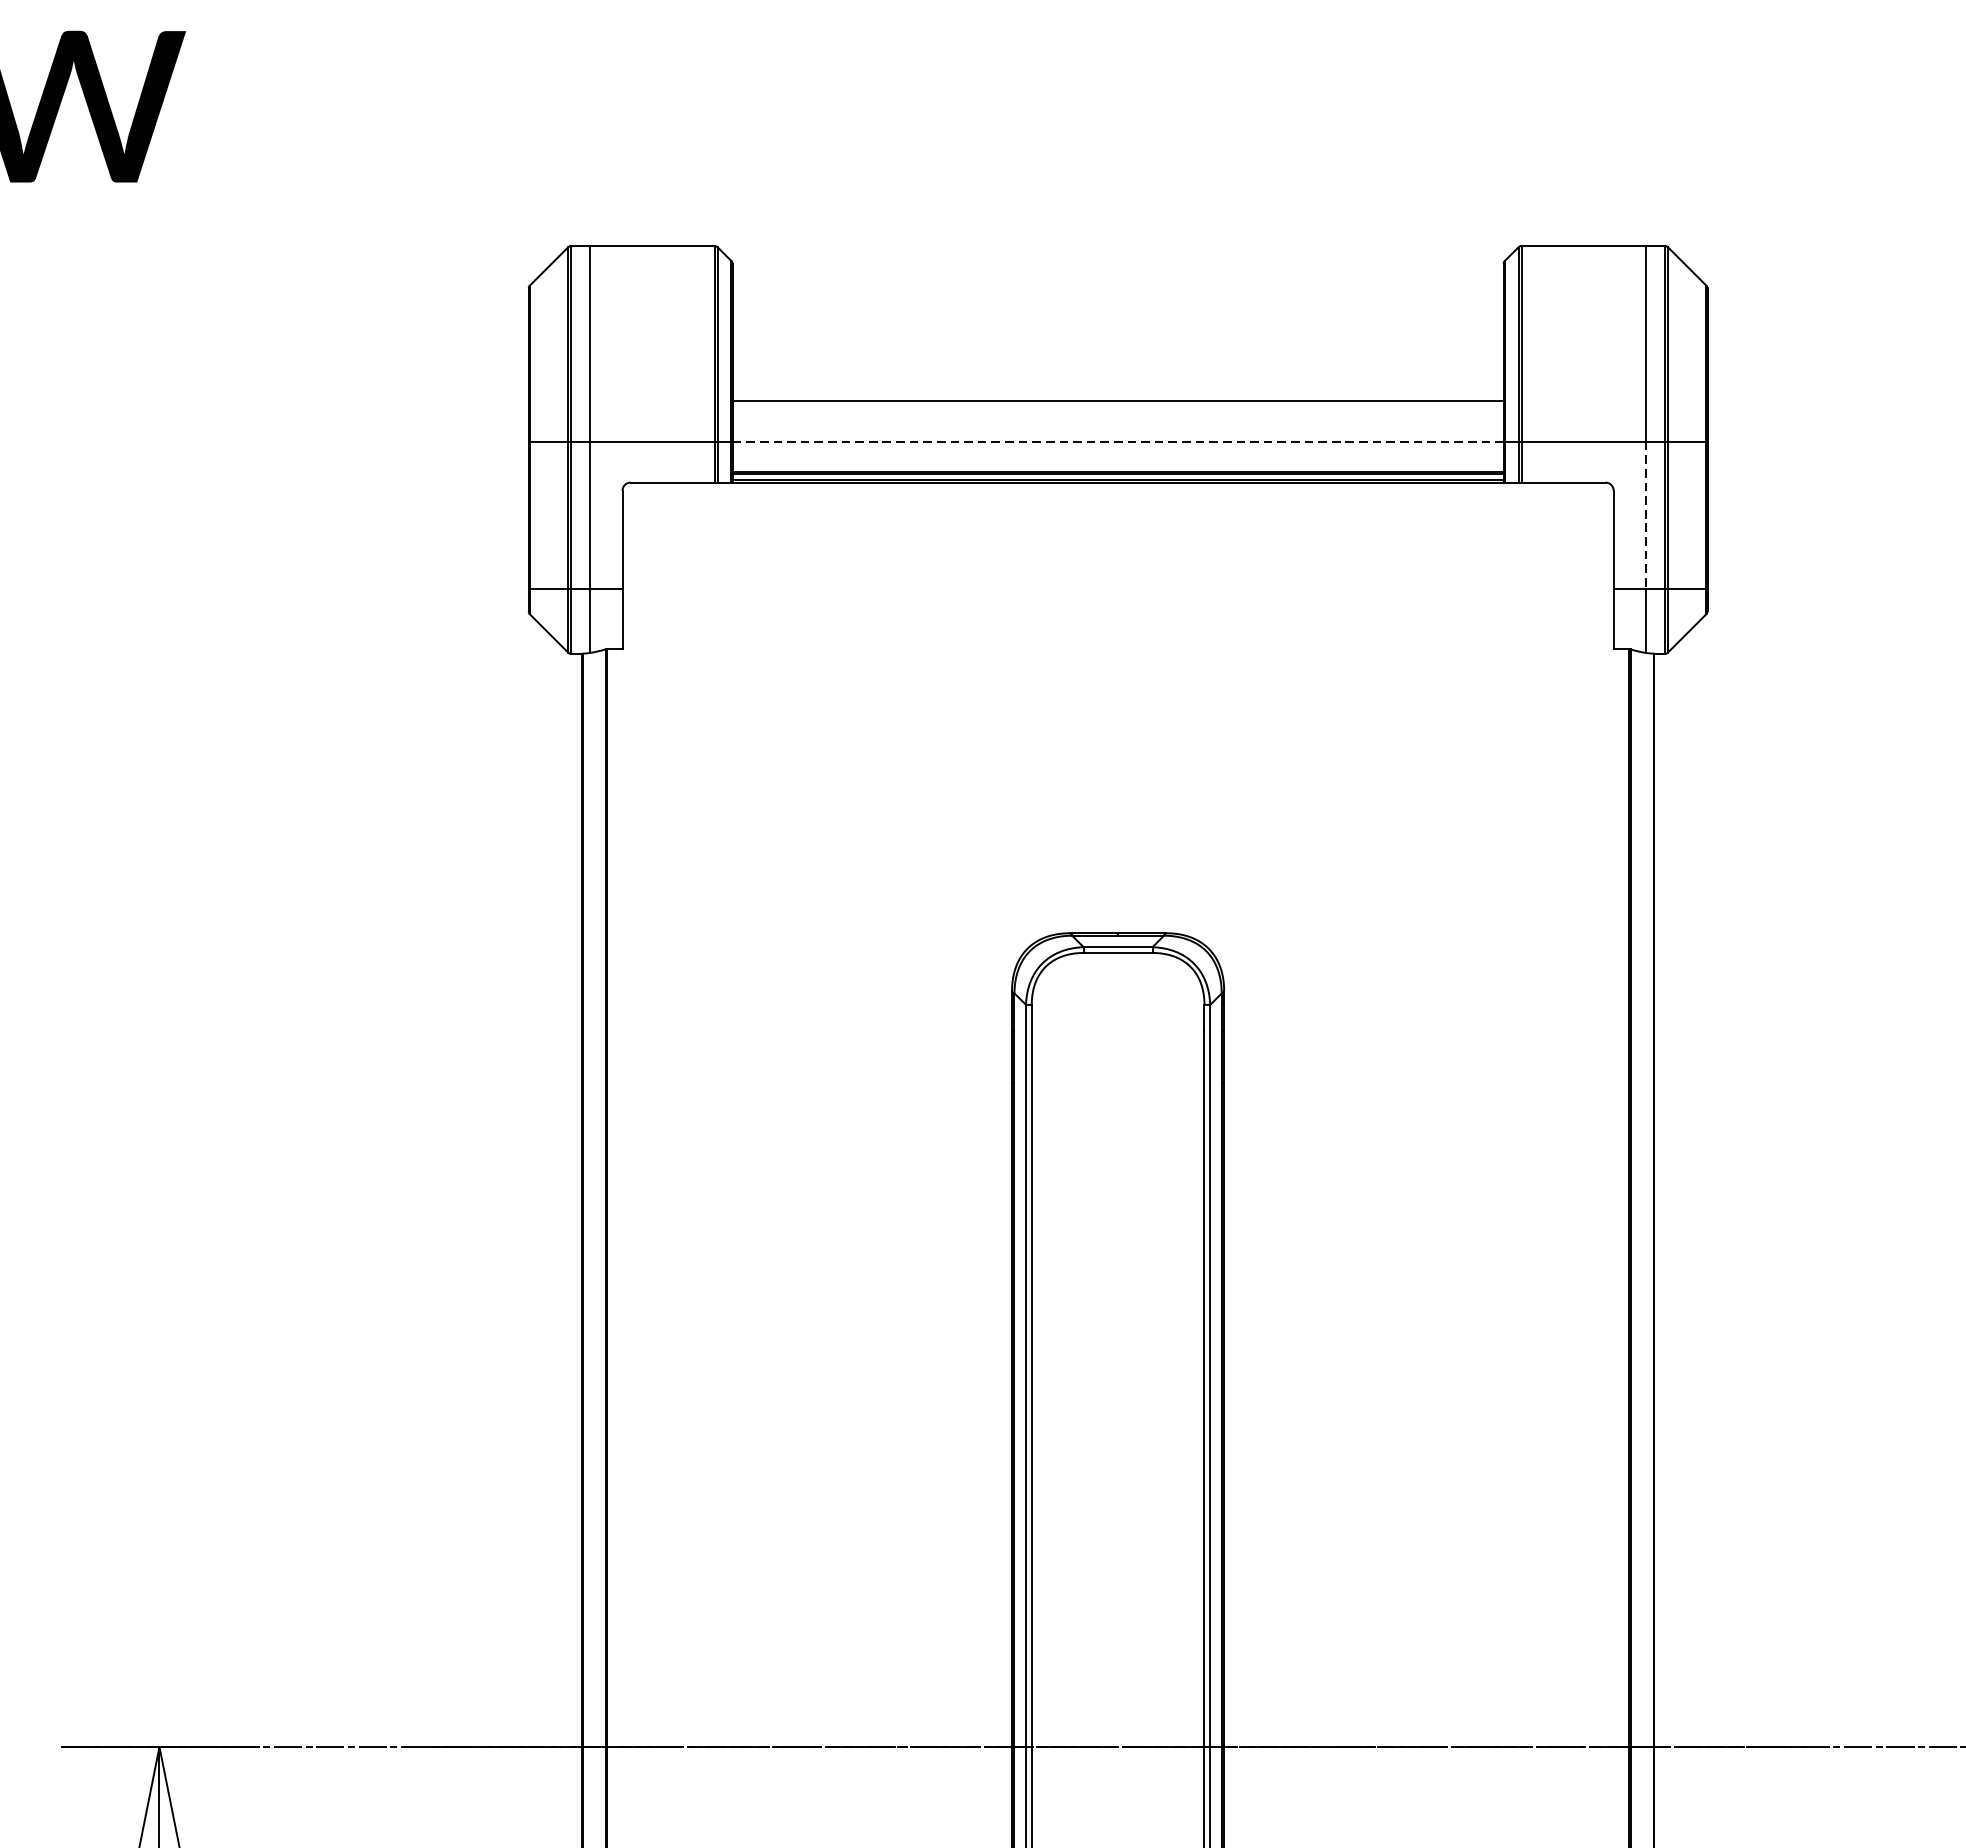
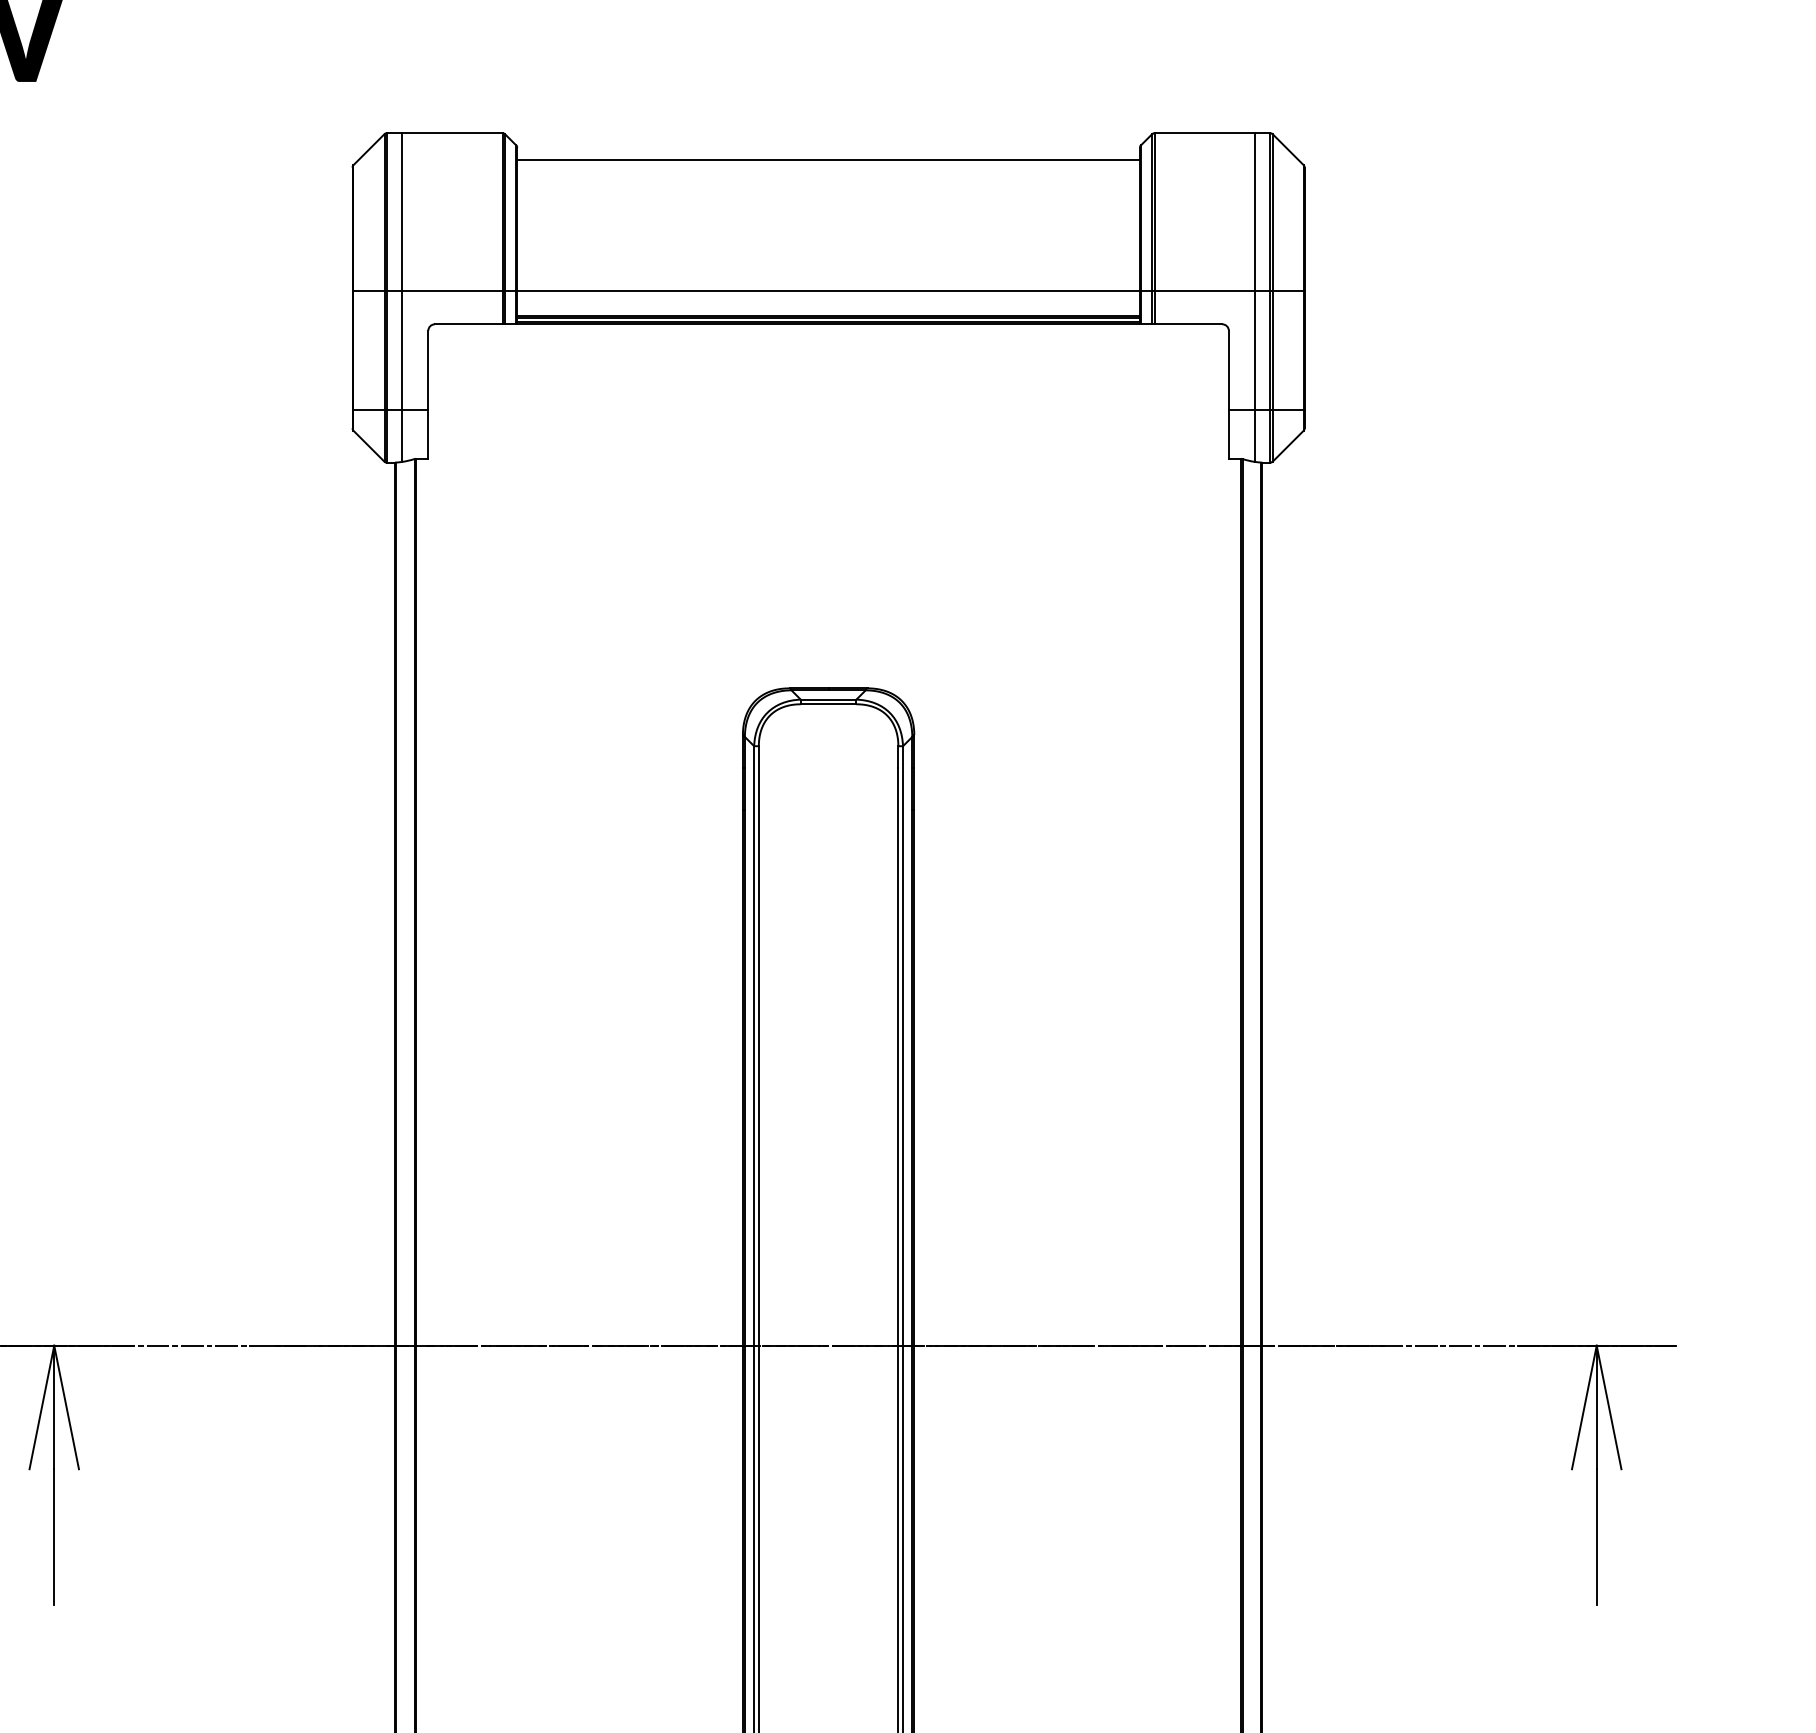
line: (1117, 401) -> (828, 159), moved
line: (1119, 441) -> (829, 291), dashed -> solid
line: (1646, 516) -> (1255, 351), dashed -> solid

